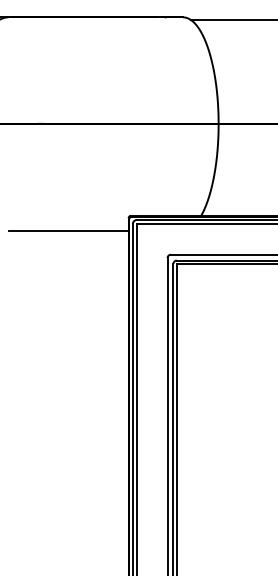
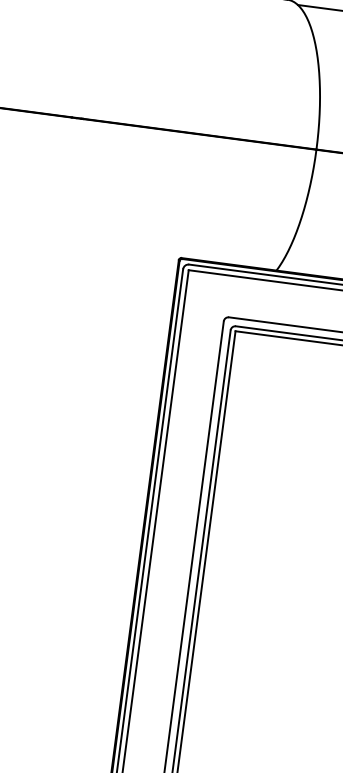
line: (68, 230) -> (95, 266), removed

